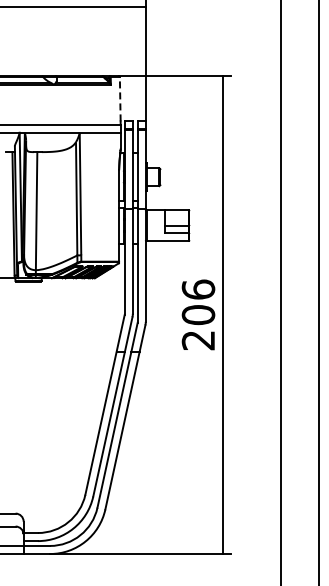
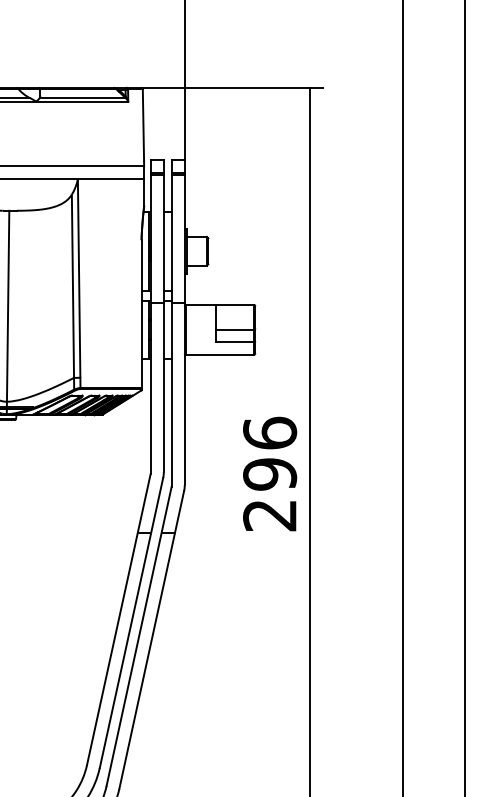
line: (120, 98) -> (143, 124), dashed -> solid
text: (198, 315) -> (270, 475), 206 -> 296

